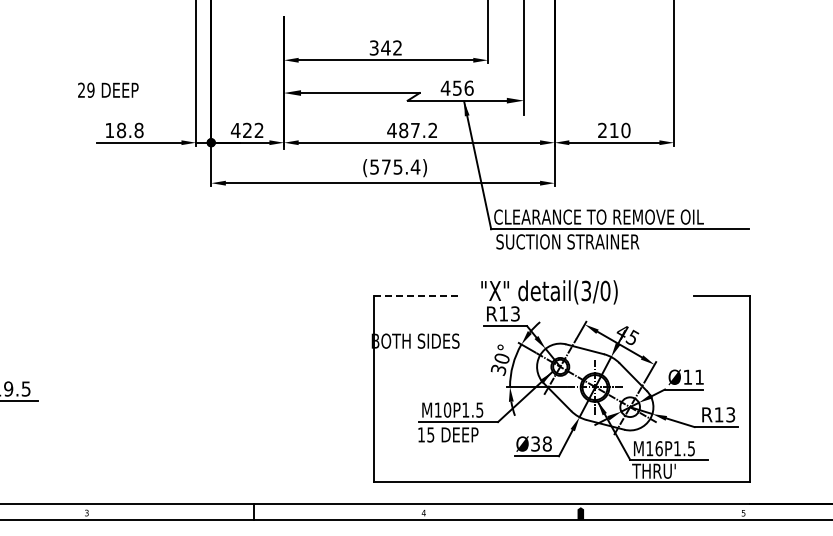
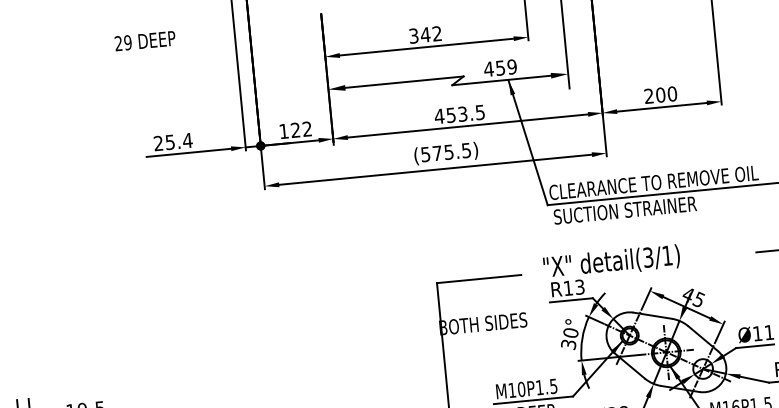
text: (468, 87) -> (511, 66), 456 -> 459
text: (108, 89) -> (145, 40), moved
text: (124, 130) -> (173, 142), 18.8 -> 25.4
text: (235, 130) -> (283, 131), 422 -> 122
text: (418, 130) -> (465, 113), 487.2 -> 453.5
text: (613, 130) -> (660, 95), 210 -> 200
text: (415, 166) -> (466, 150), (575.4) -> (575.5)
text: (605, 290) -> (667, 255), detail(3/0) -> detail(3/1)
line: (416, 296) -> (479, 279), dashed -> solid

